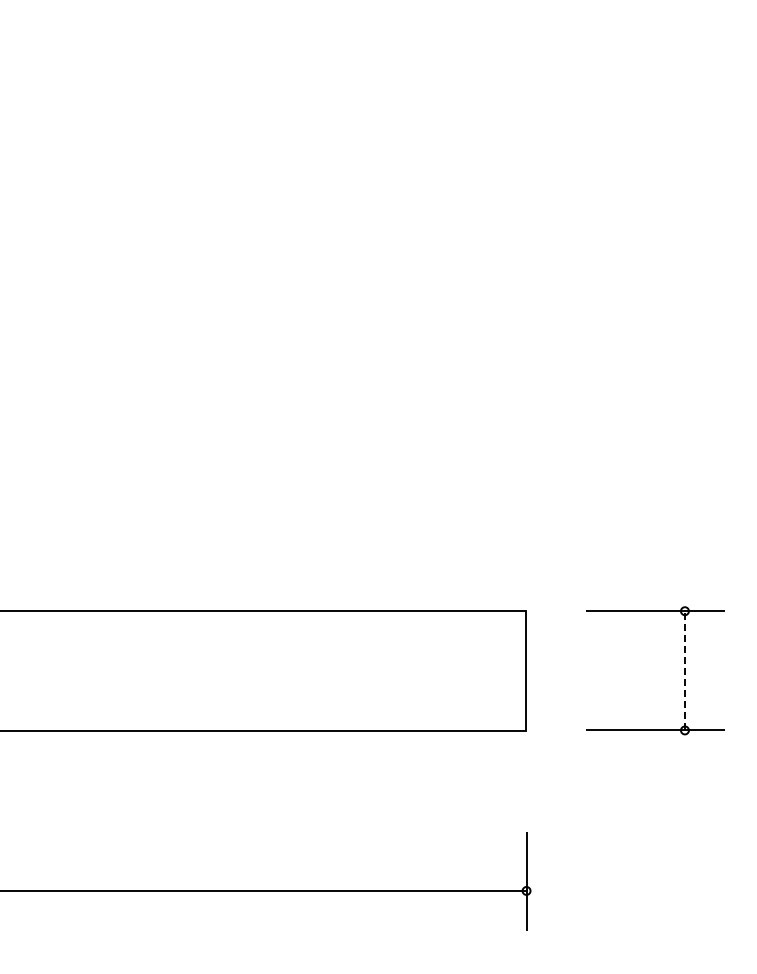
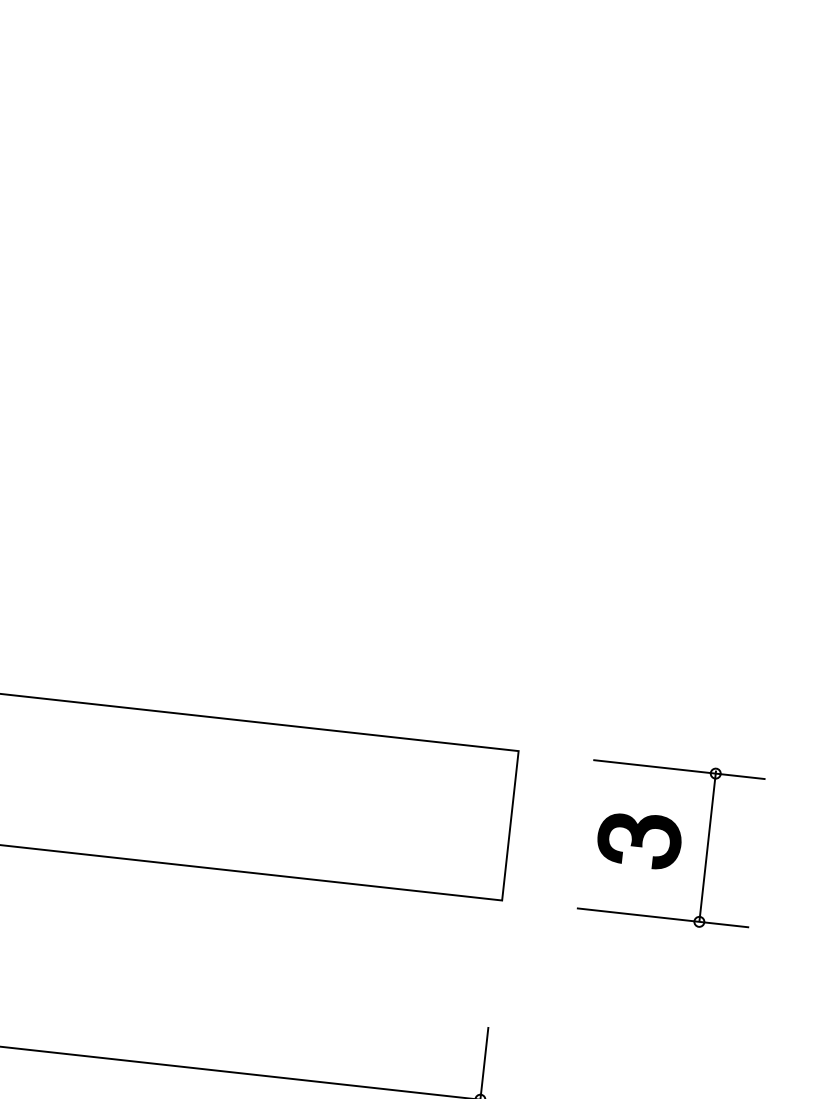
line: (684, 669) -> (707, 846), dashed -> solid
part: (630, 670) -> (639, 839), added

